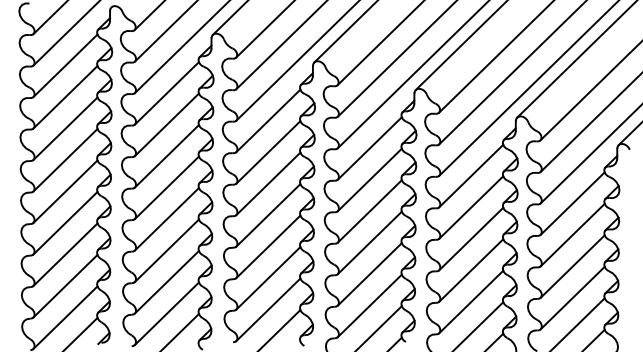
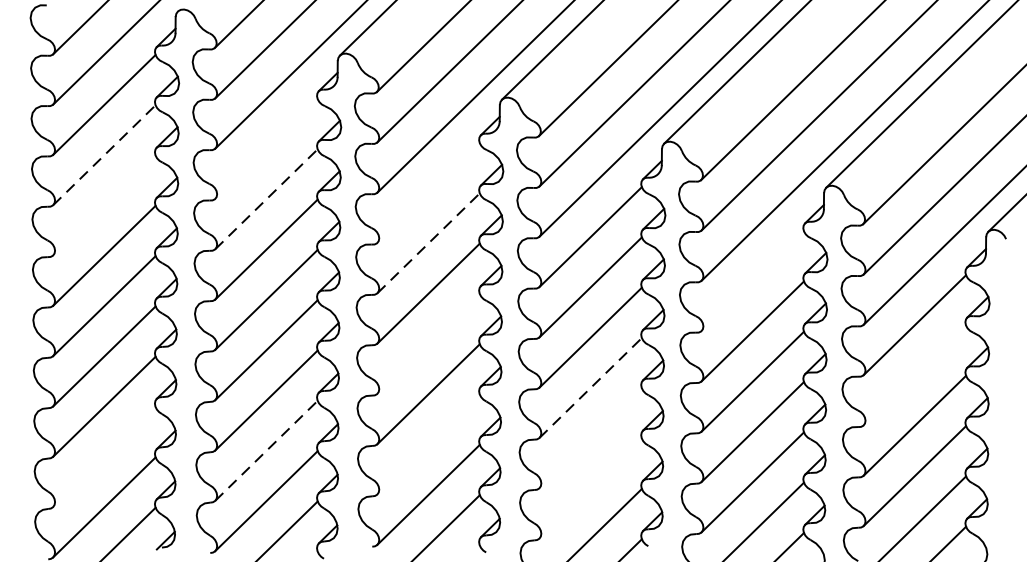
line: (166, 93) -> (265, 149), removed
line: (65, 97) -> (104, 155), solid -> dashed
line: (268, 120) -> (428, 192), removed
line: (166, 124) -> (265, 198), solid -> dashed
line: (65, 128) -> (104, 205), removed
line: (268, 152) -> (428, 243), solid -> dashed
line: (471, 175) -> (753, 280), removed
line: (268, 215) -> (428, 344), removed
line: (572, 234) -> (914, 374), removed
line: (369, 242) -> (590, 387), solid -> dashed
line: (369, 274) -> (590, 438), removed
line: (268, 278) -> (428, 444), removed
line: (166, 282) -> (265, 451), solid -> dashed
line: (65, 285) -> (104, 455), removed
line: (369, 305) -> (590, 487), removed

